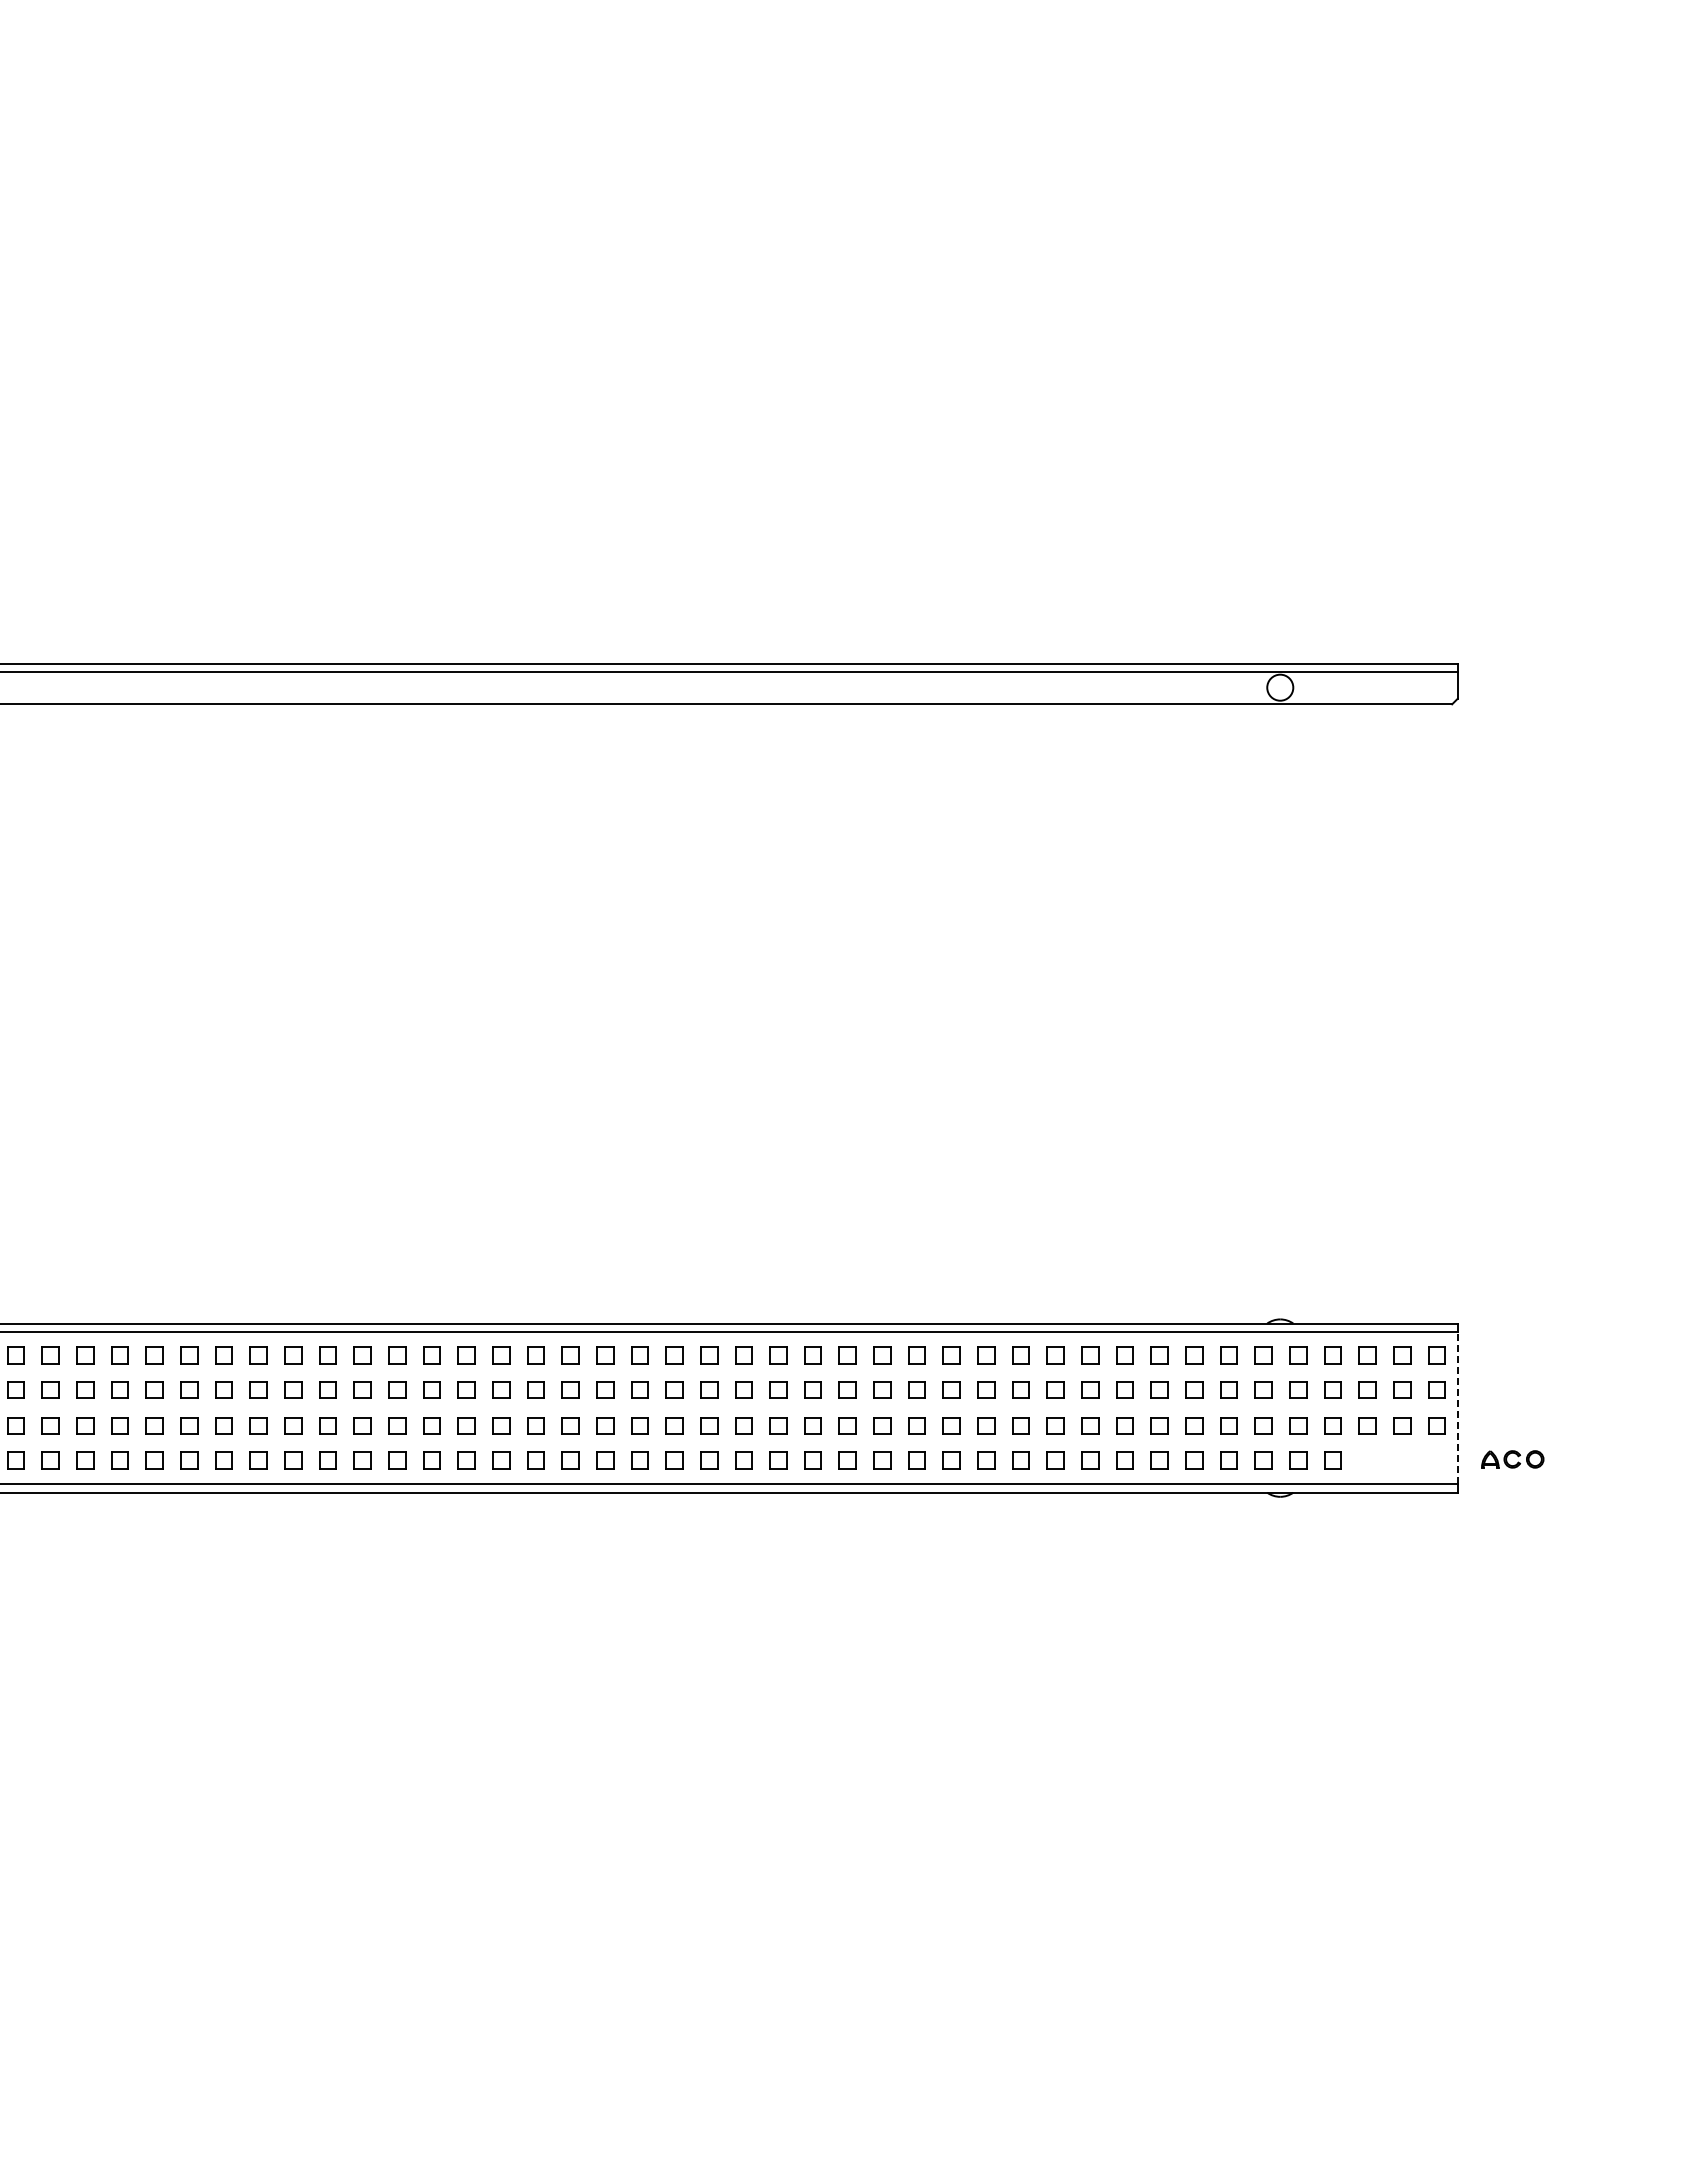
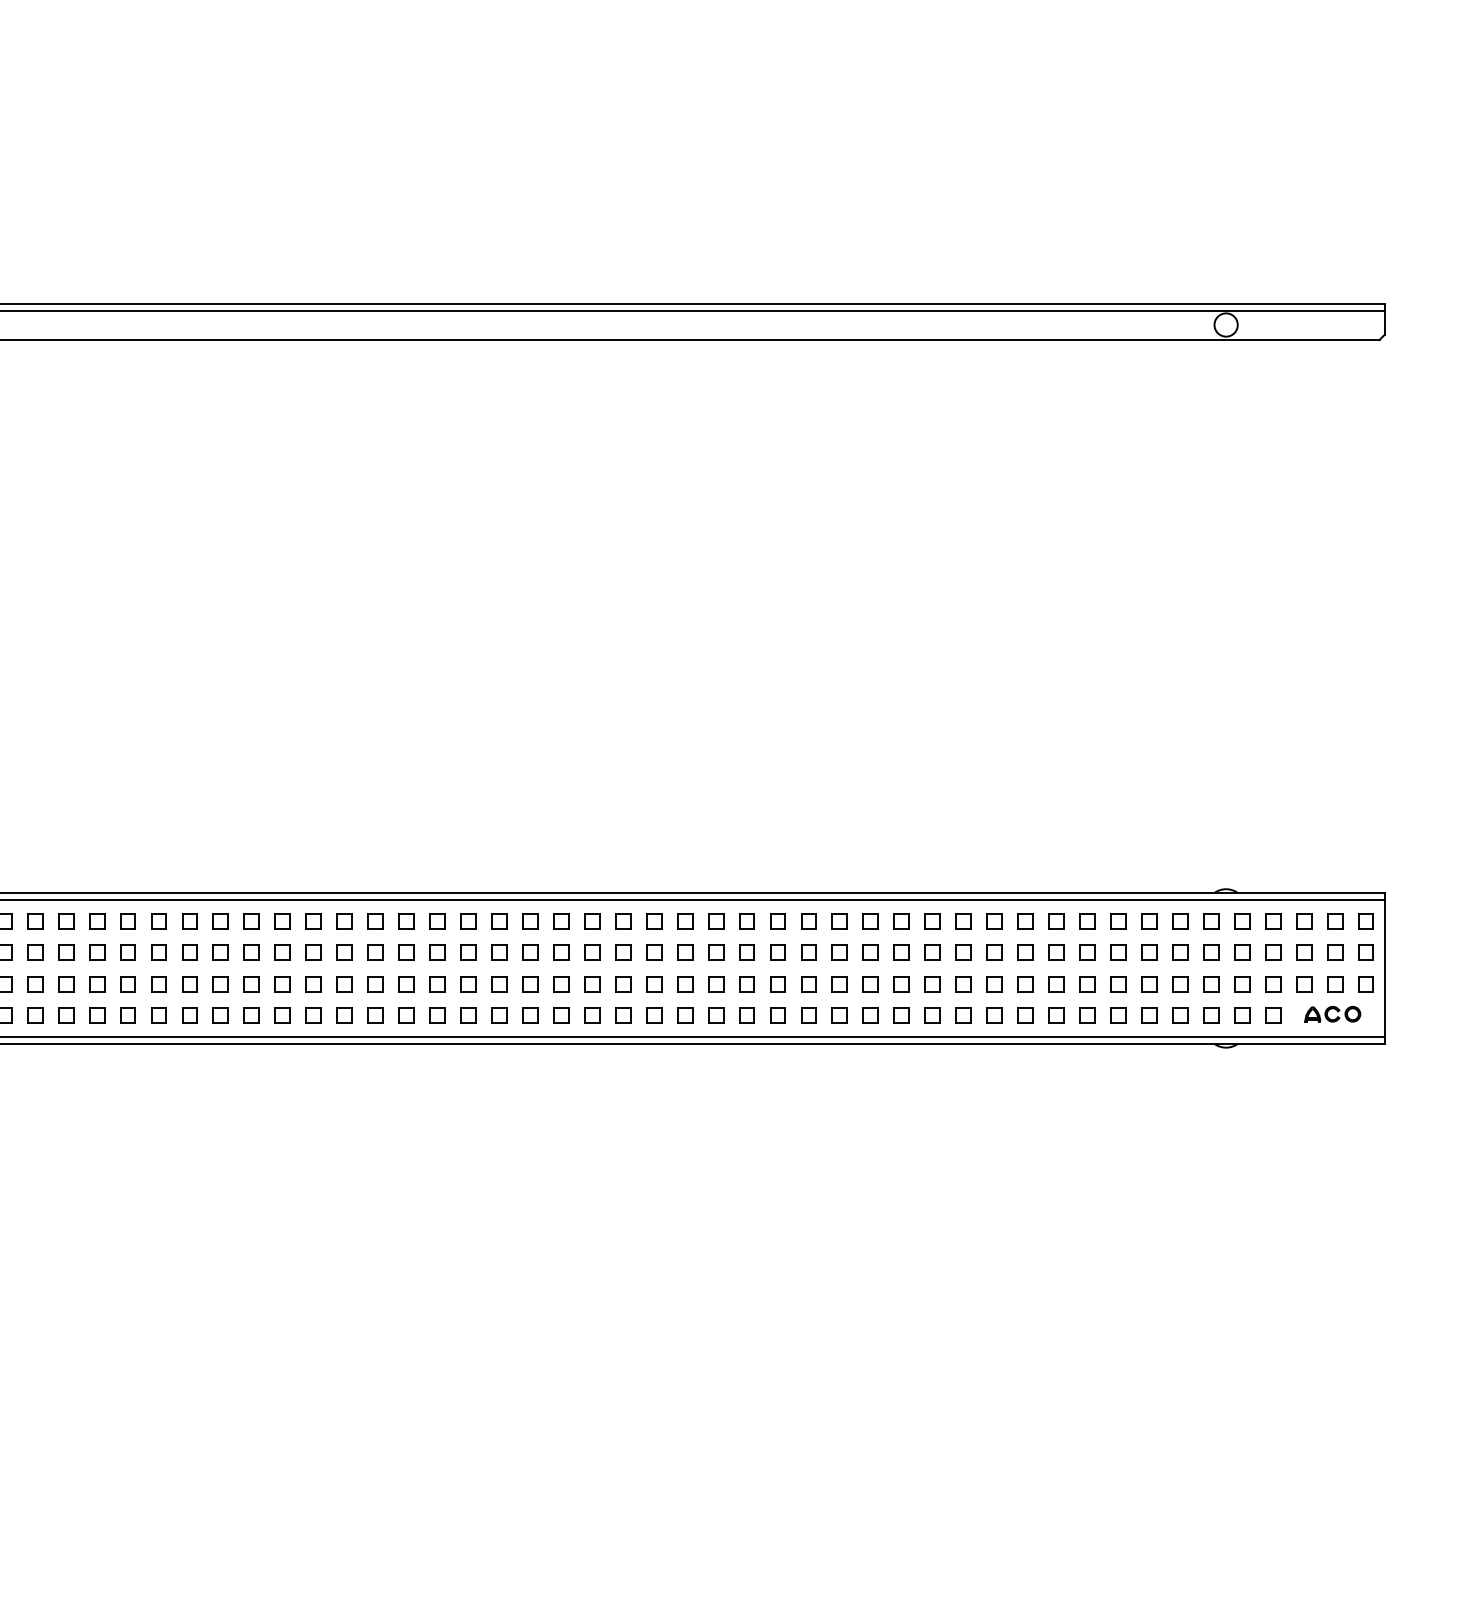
line: (1457, 1407) -> (1384, 967), dashed -> solid
part: (1512, 1459) -> (1332, 1014), moved

